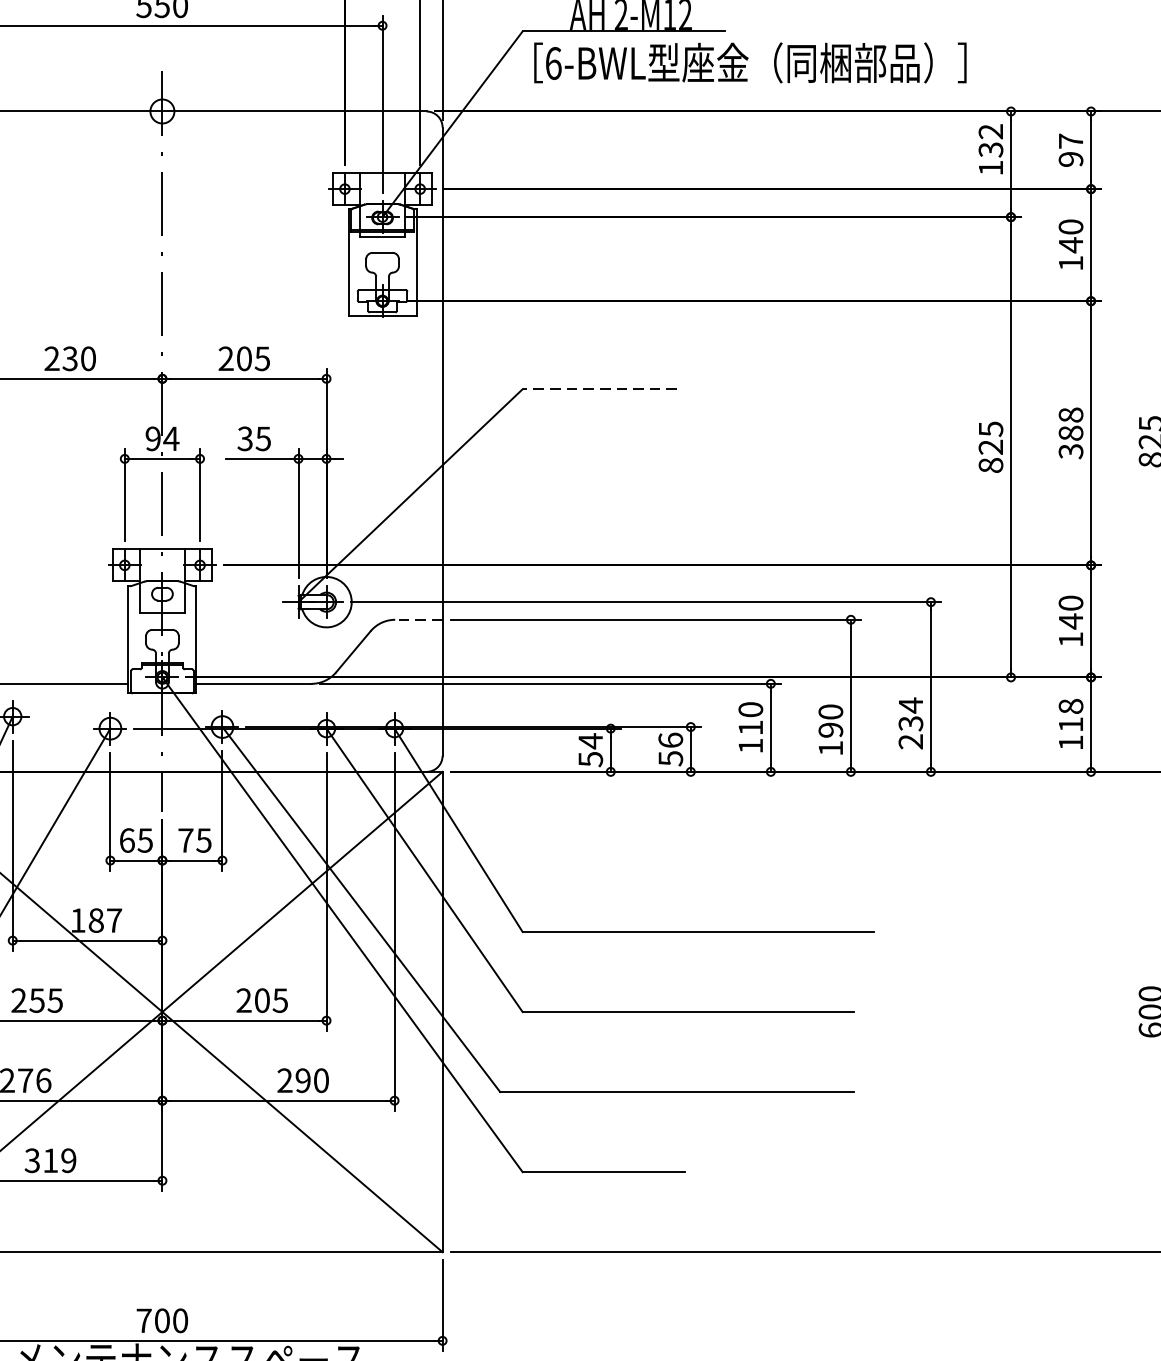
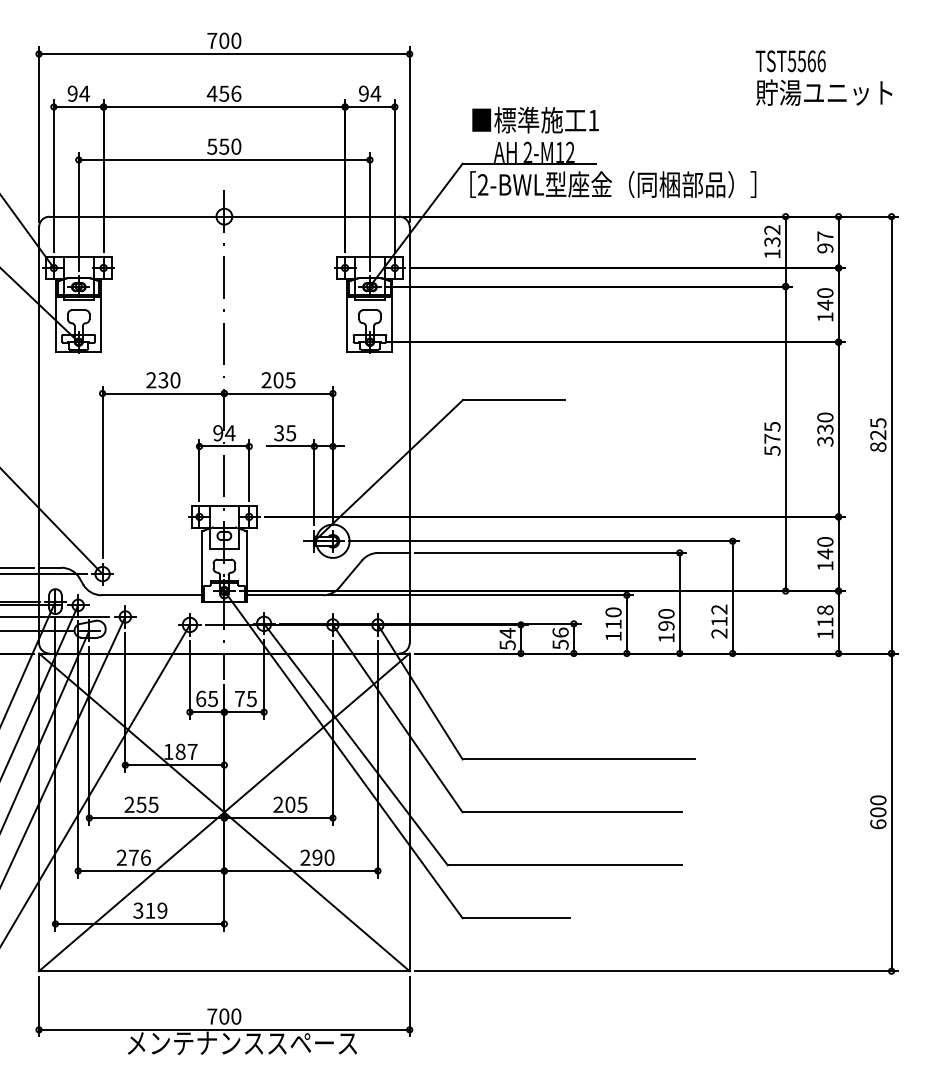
text: (552, 62) -> (482, 184), 6-BWL -> 2-BWL
line: (599, 389) -> (513, 400), dashed -> solid
text: (1071, 424) -> (825, 423), 388 -> 330
text: (991, 455) -> (772, 444), 825 -> 575
line: (419, 619) -> (394, 552), dashed -> solid
text: (910, 714) -> (719, 615), 234 -> 212

